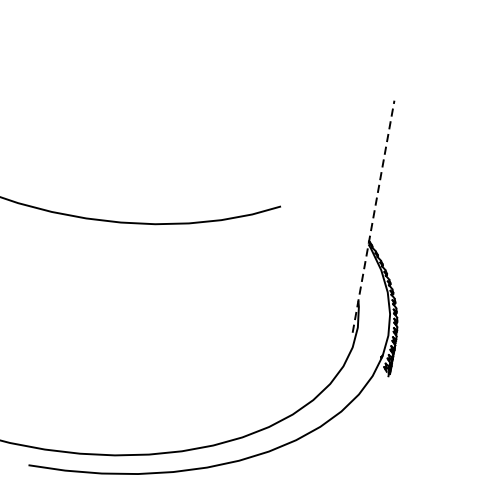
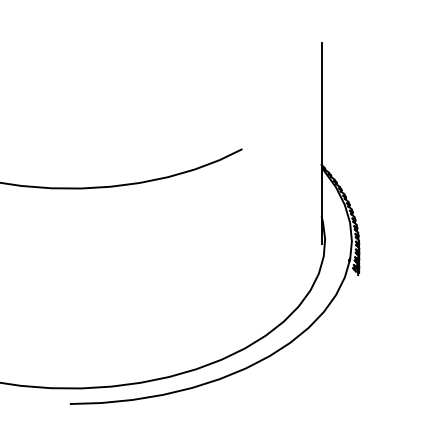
line: (373, 216) -> (321, 143), dashed -> solid

